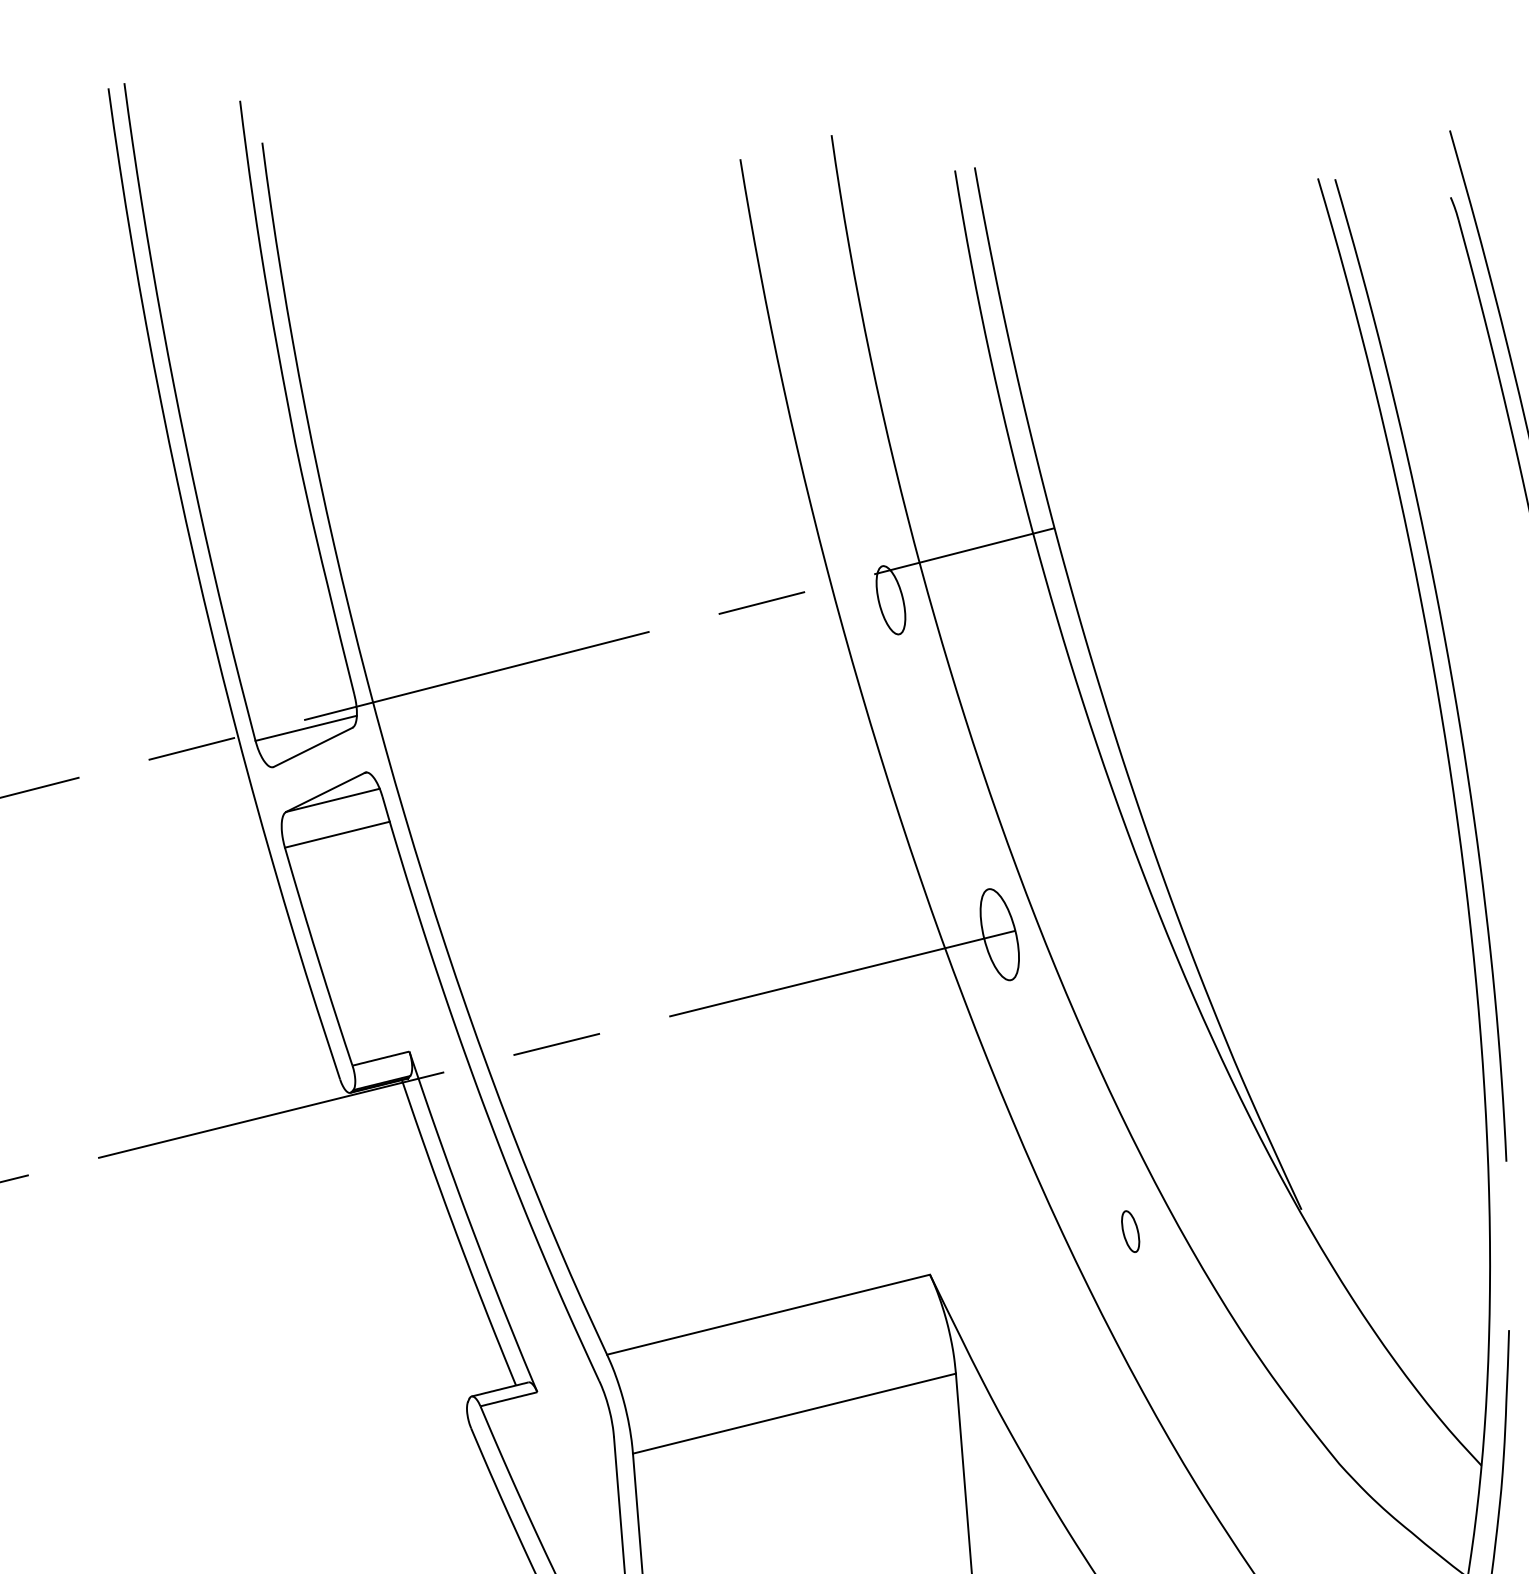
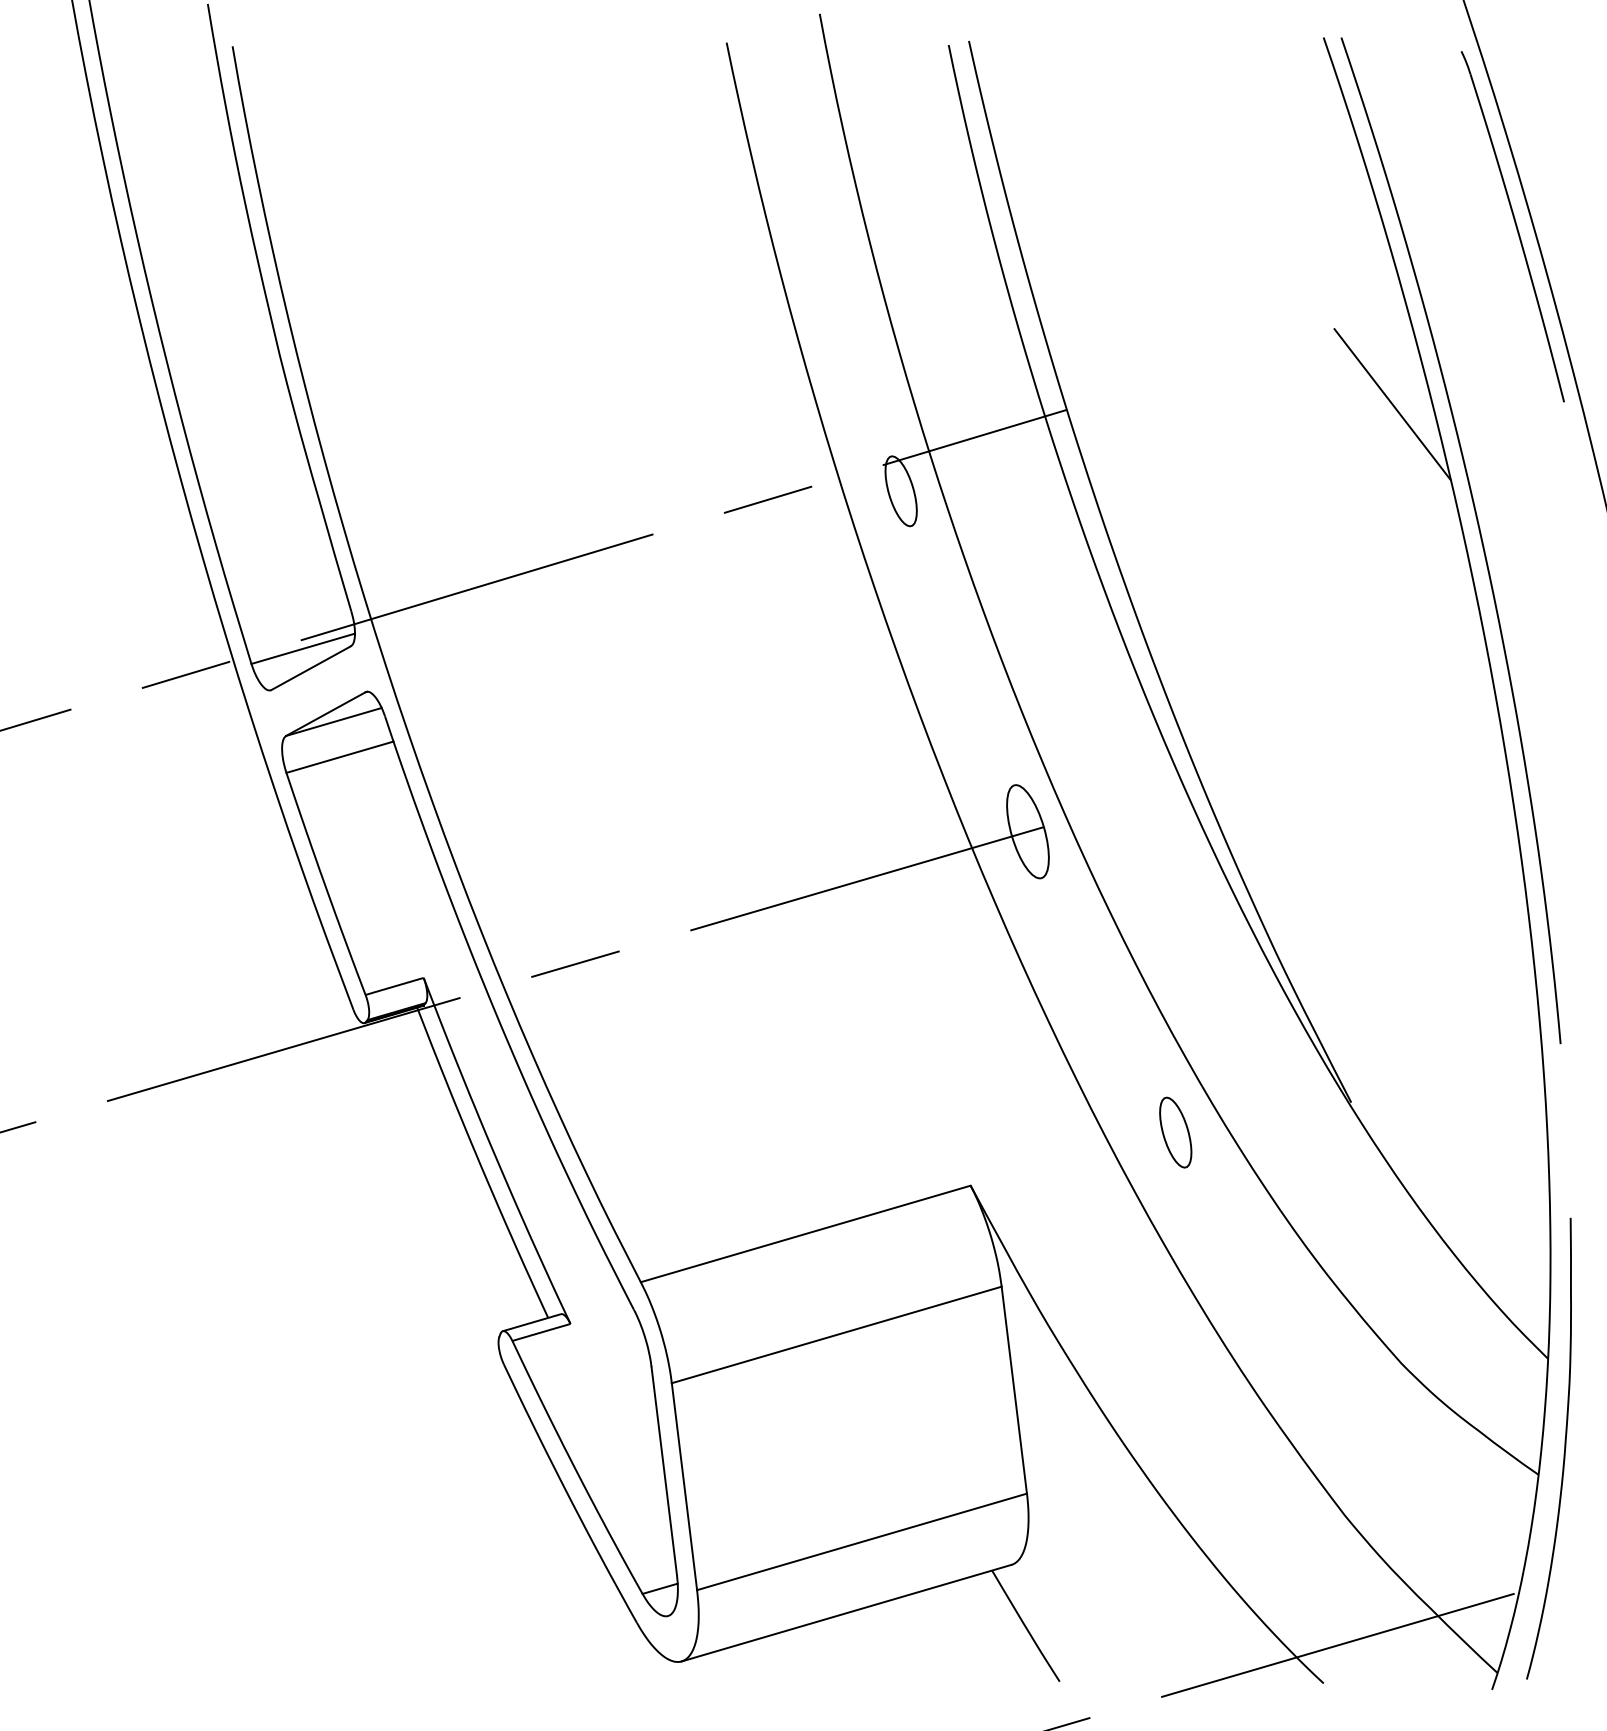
line: (1369, 536) -> (1392, 404), added
part: (1130, 1231) -> (1175, 1132), size x1.67

